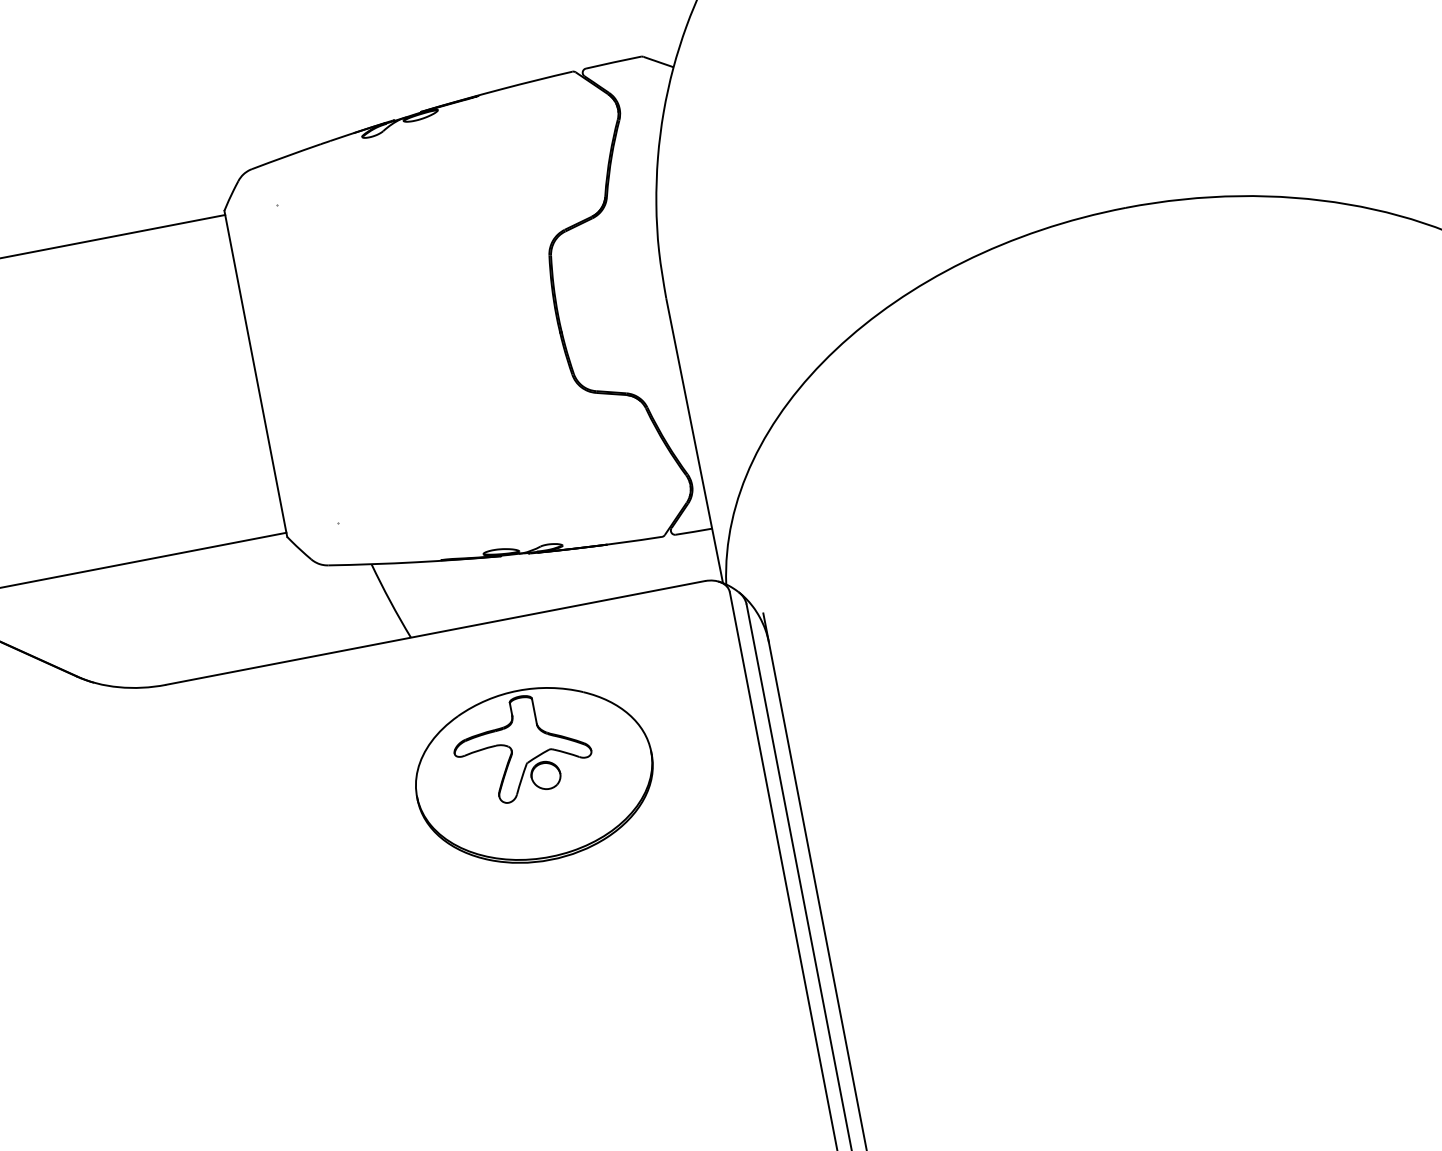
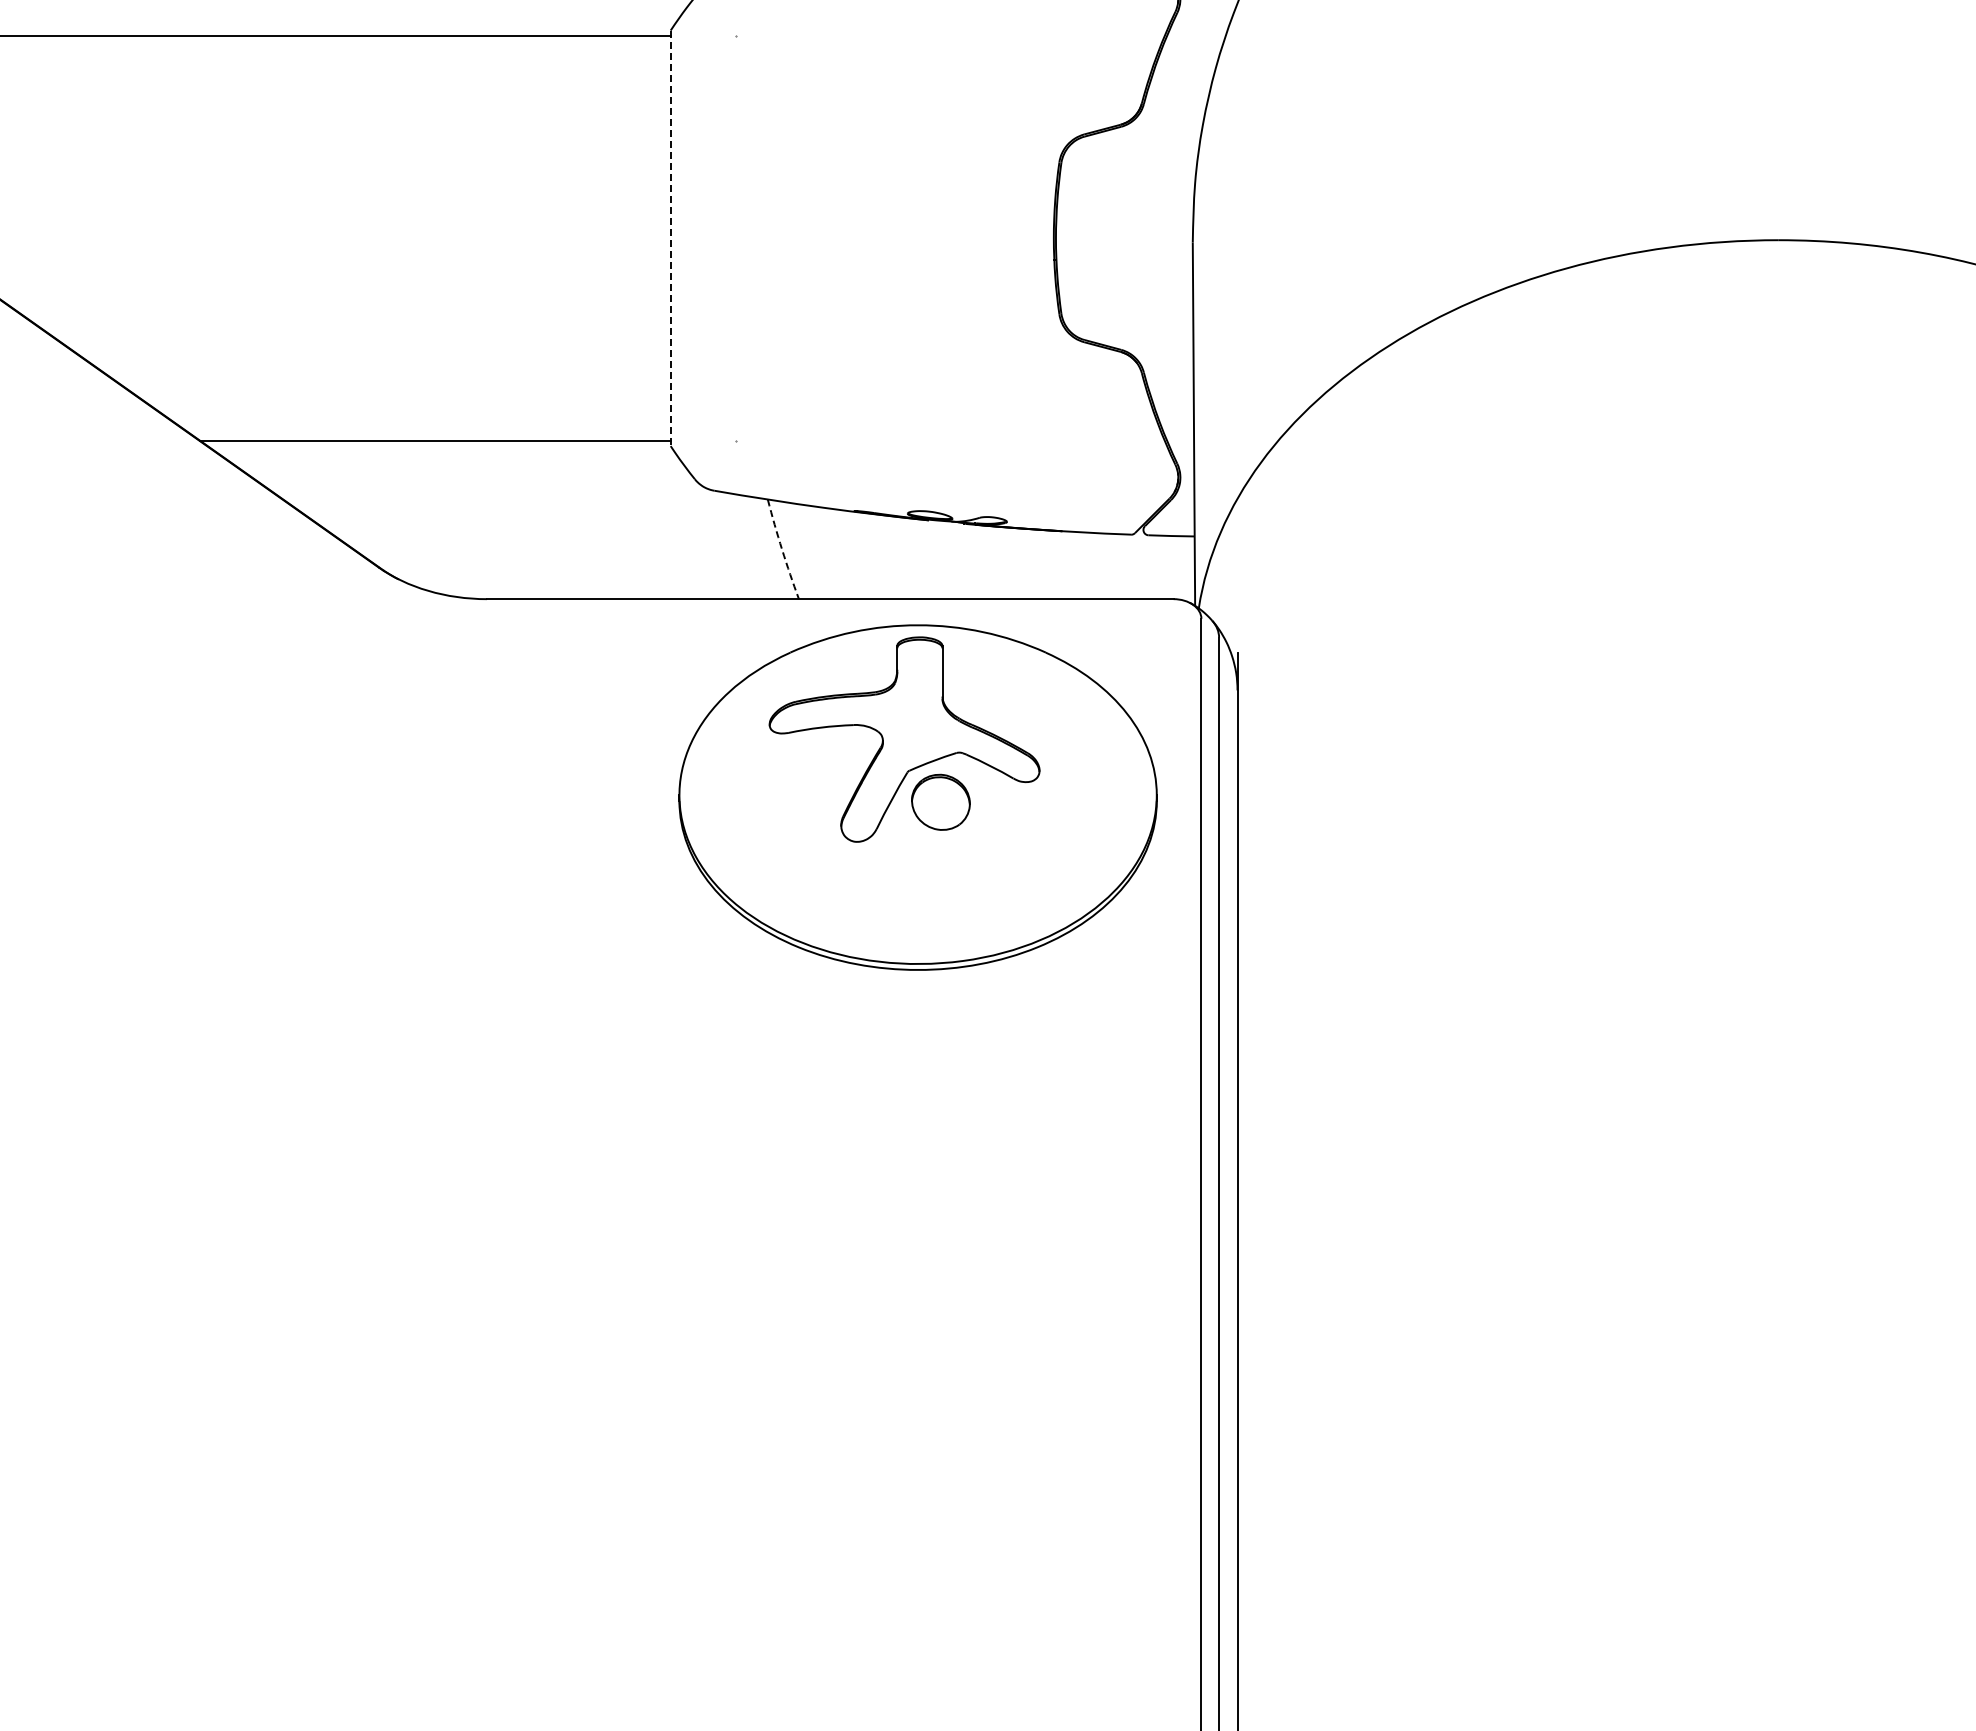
line: (255, 374) -> (670, 238), solid -> dashed
arc: (390, 601) -> (782, 549), solid -> dashed
part: (533, 774) -> (917, 796), size x1.6

